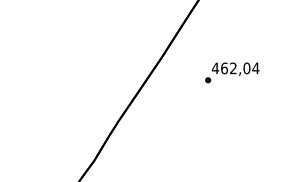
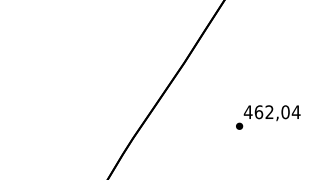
text: (232, 72) -> (268, 117), moved

